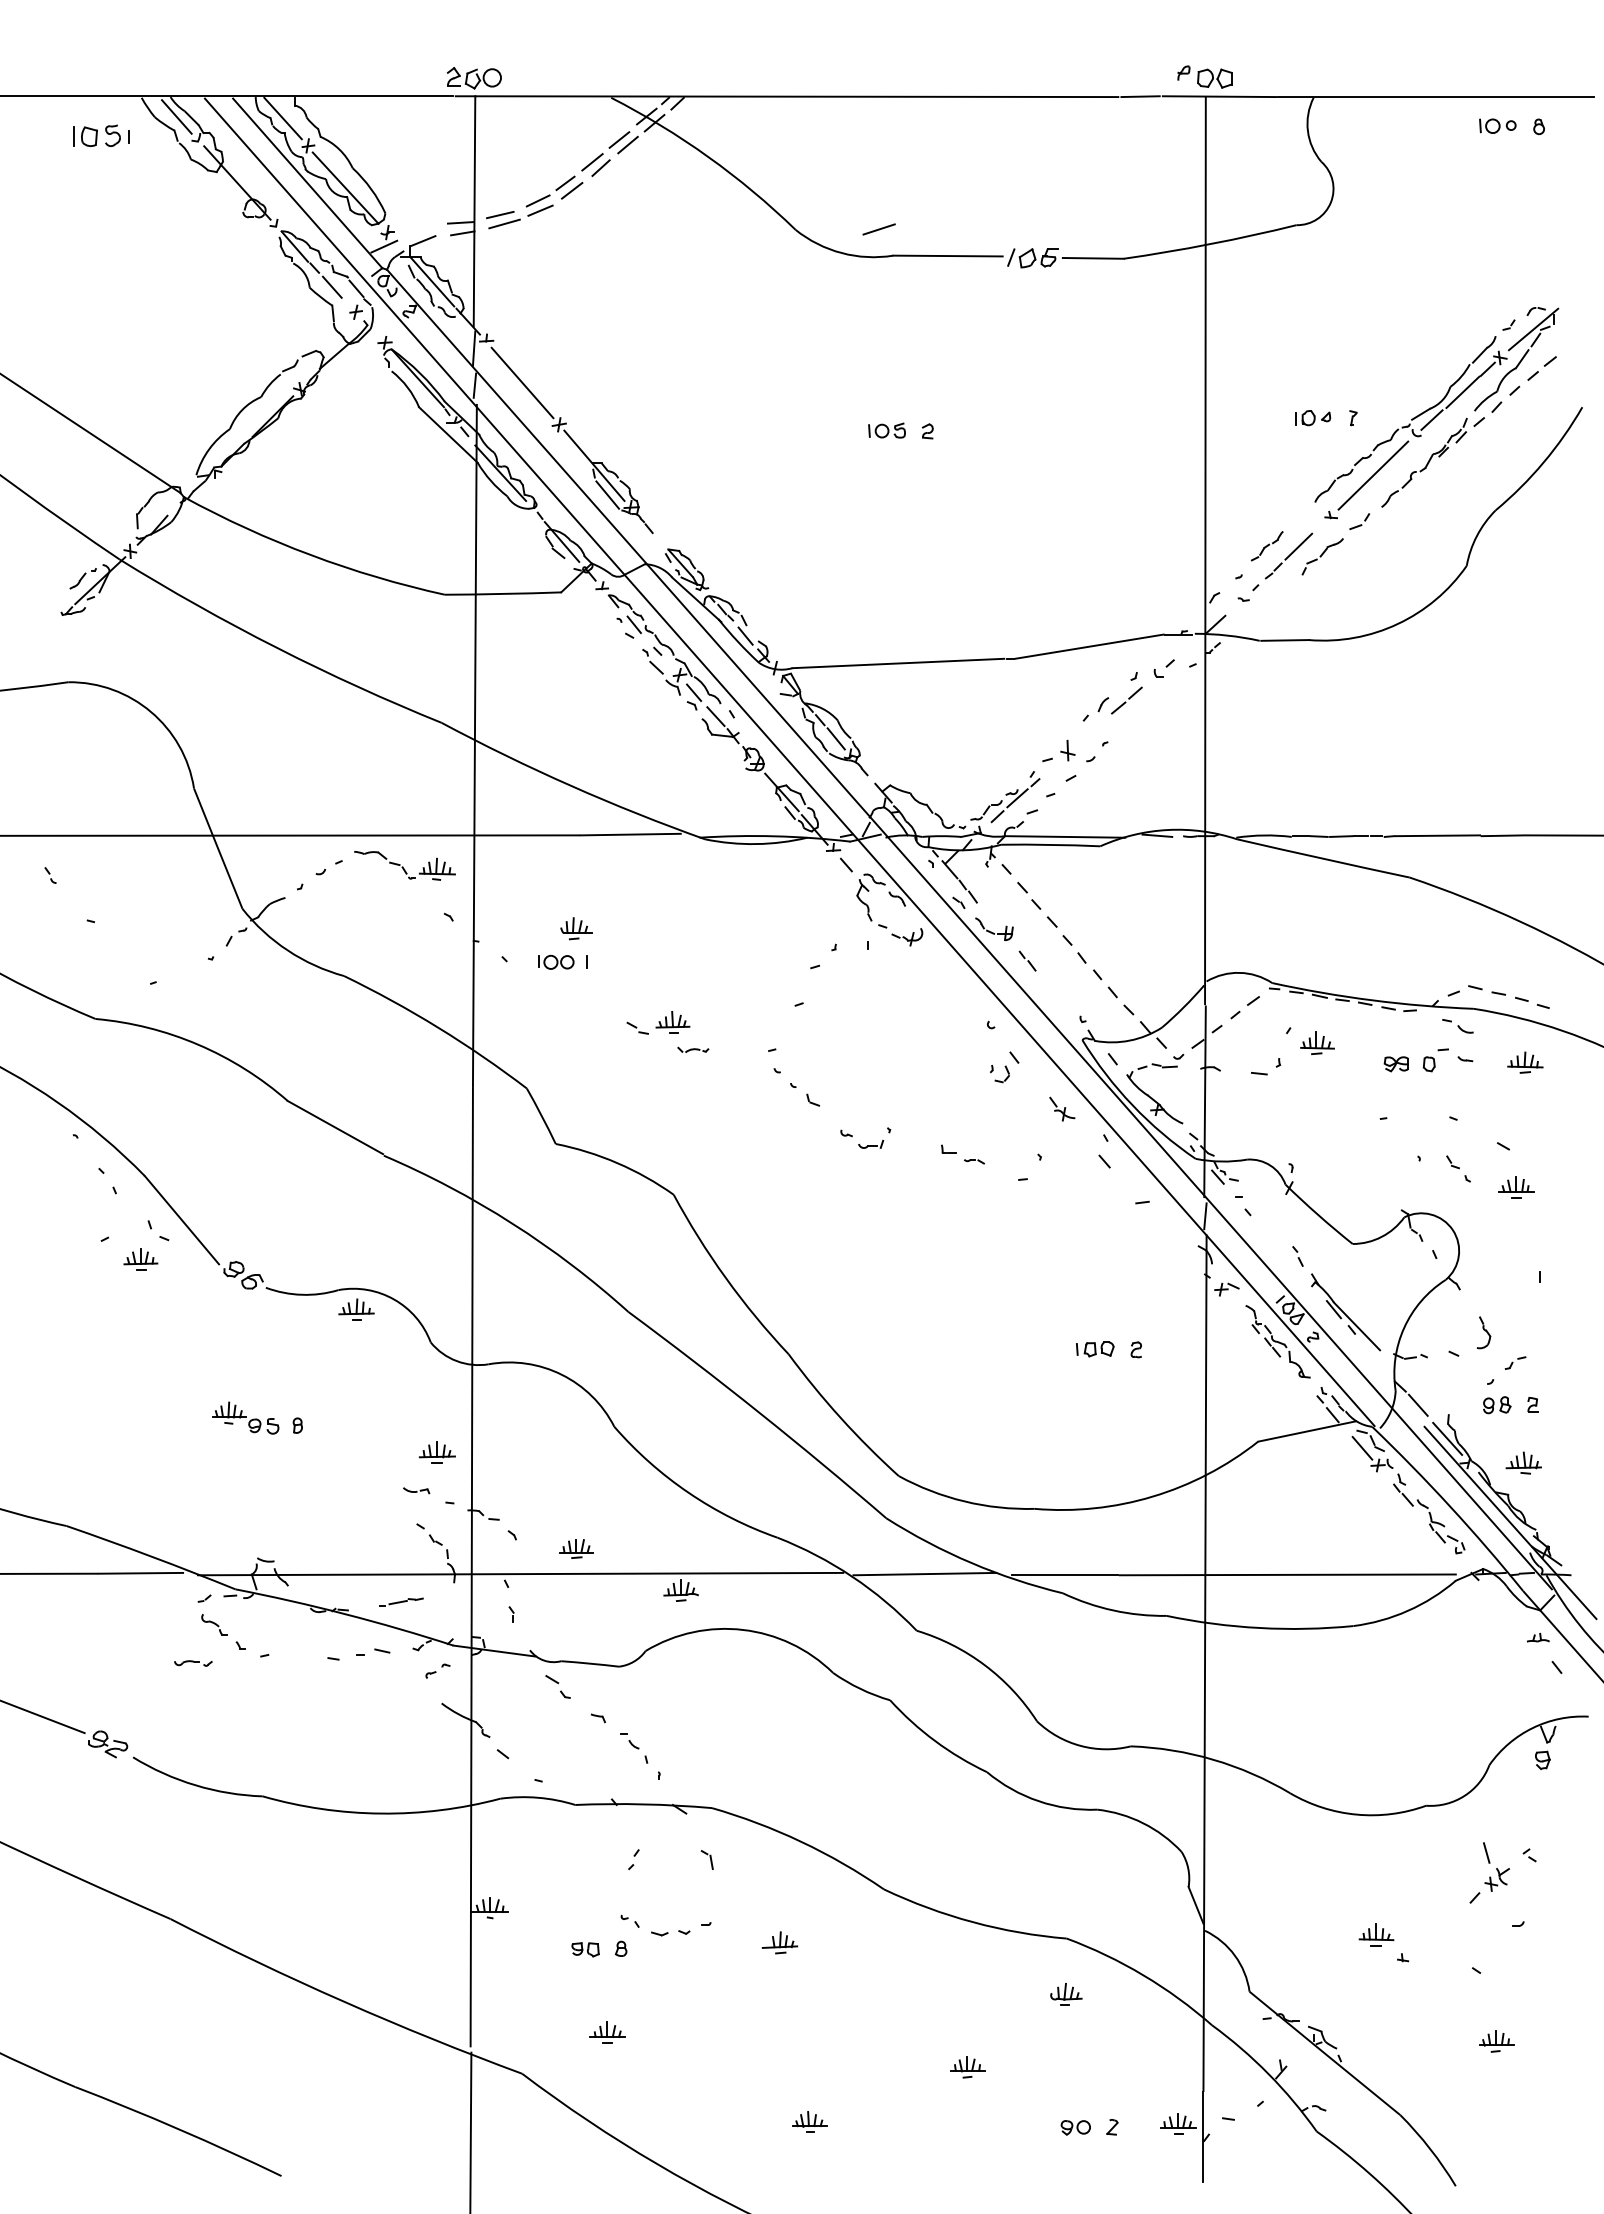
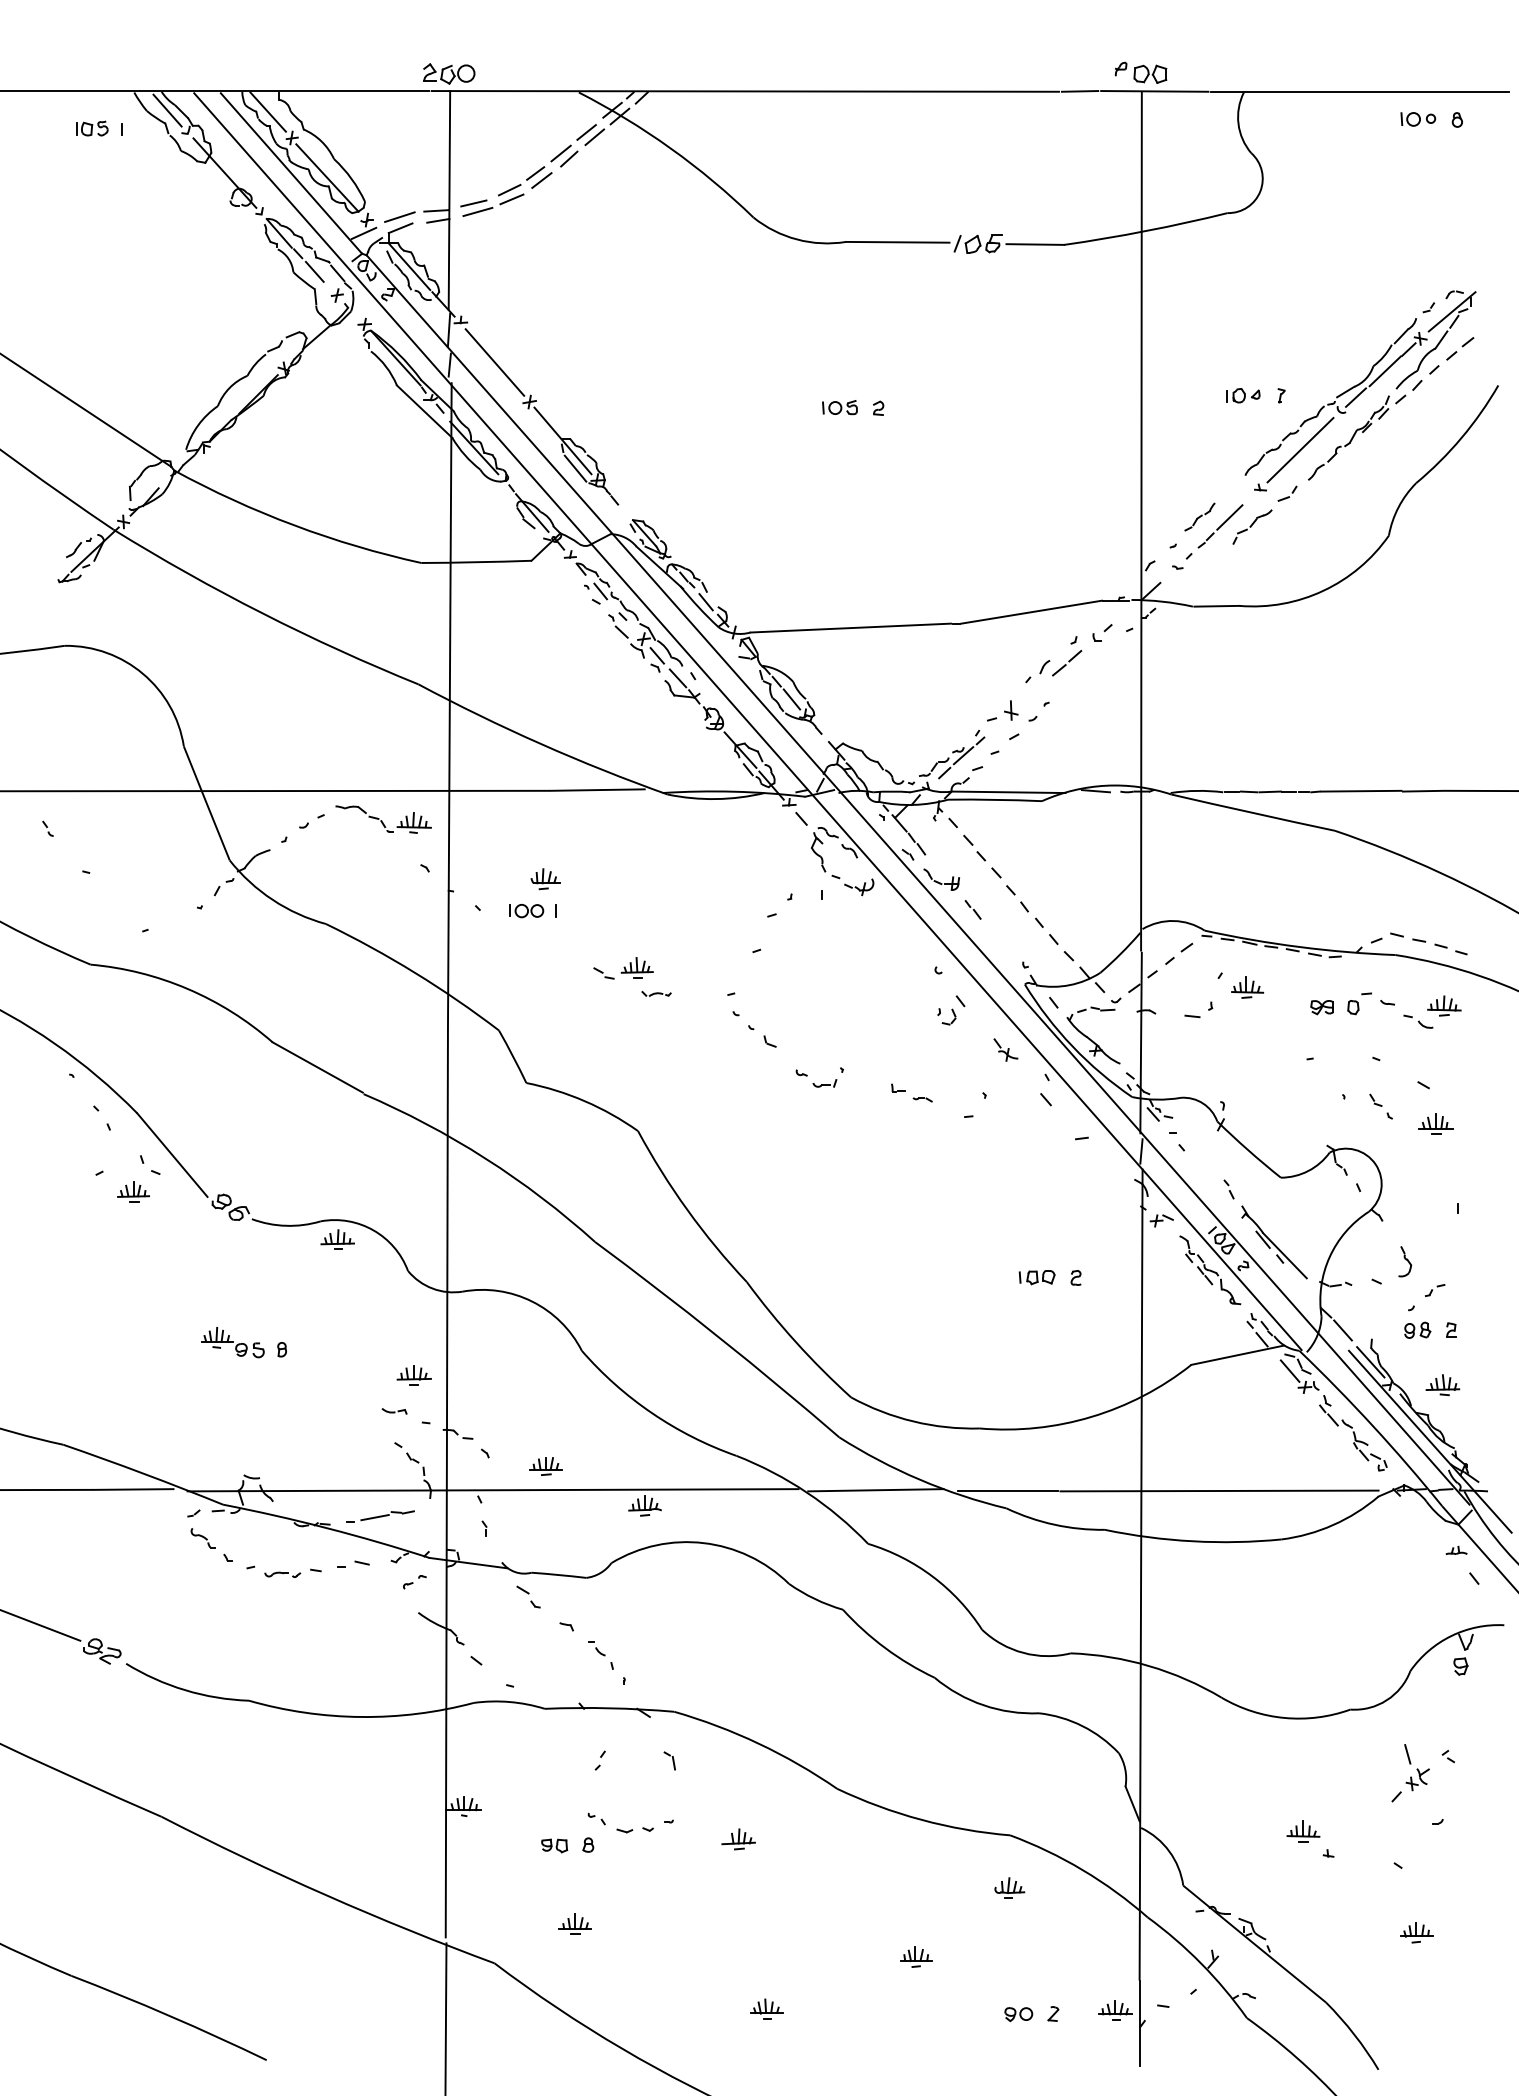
part: (97, 135) -> (92, 128), size x0.71
line: (878, 229) -> (399, 217), moved
part: (1457, 1026) -> (1417, 1021), moved
part: (401, 1601) -> (380, 1516), size x1.67
part: (193, 1663) -> (282, 1574), moved

